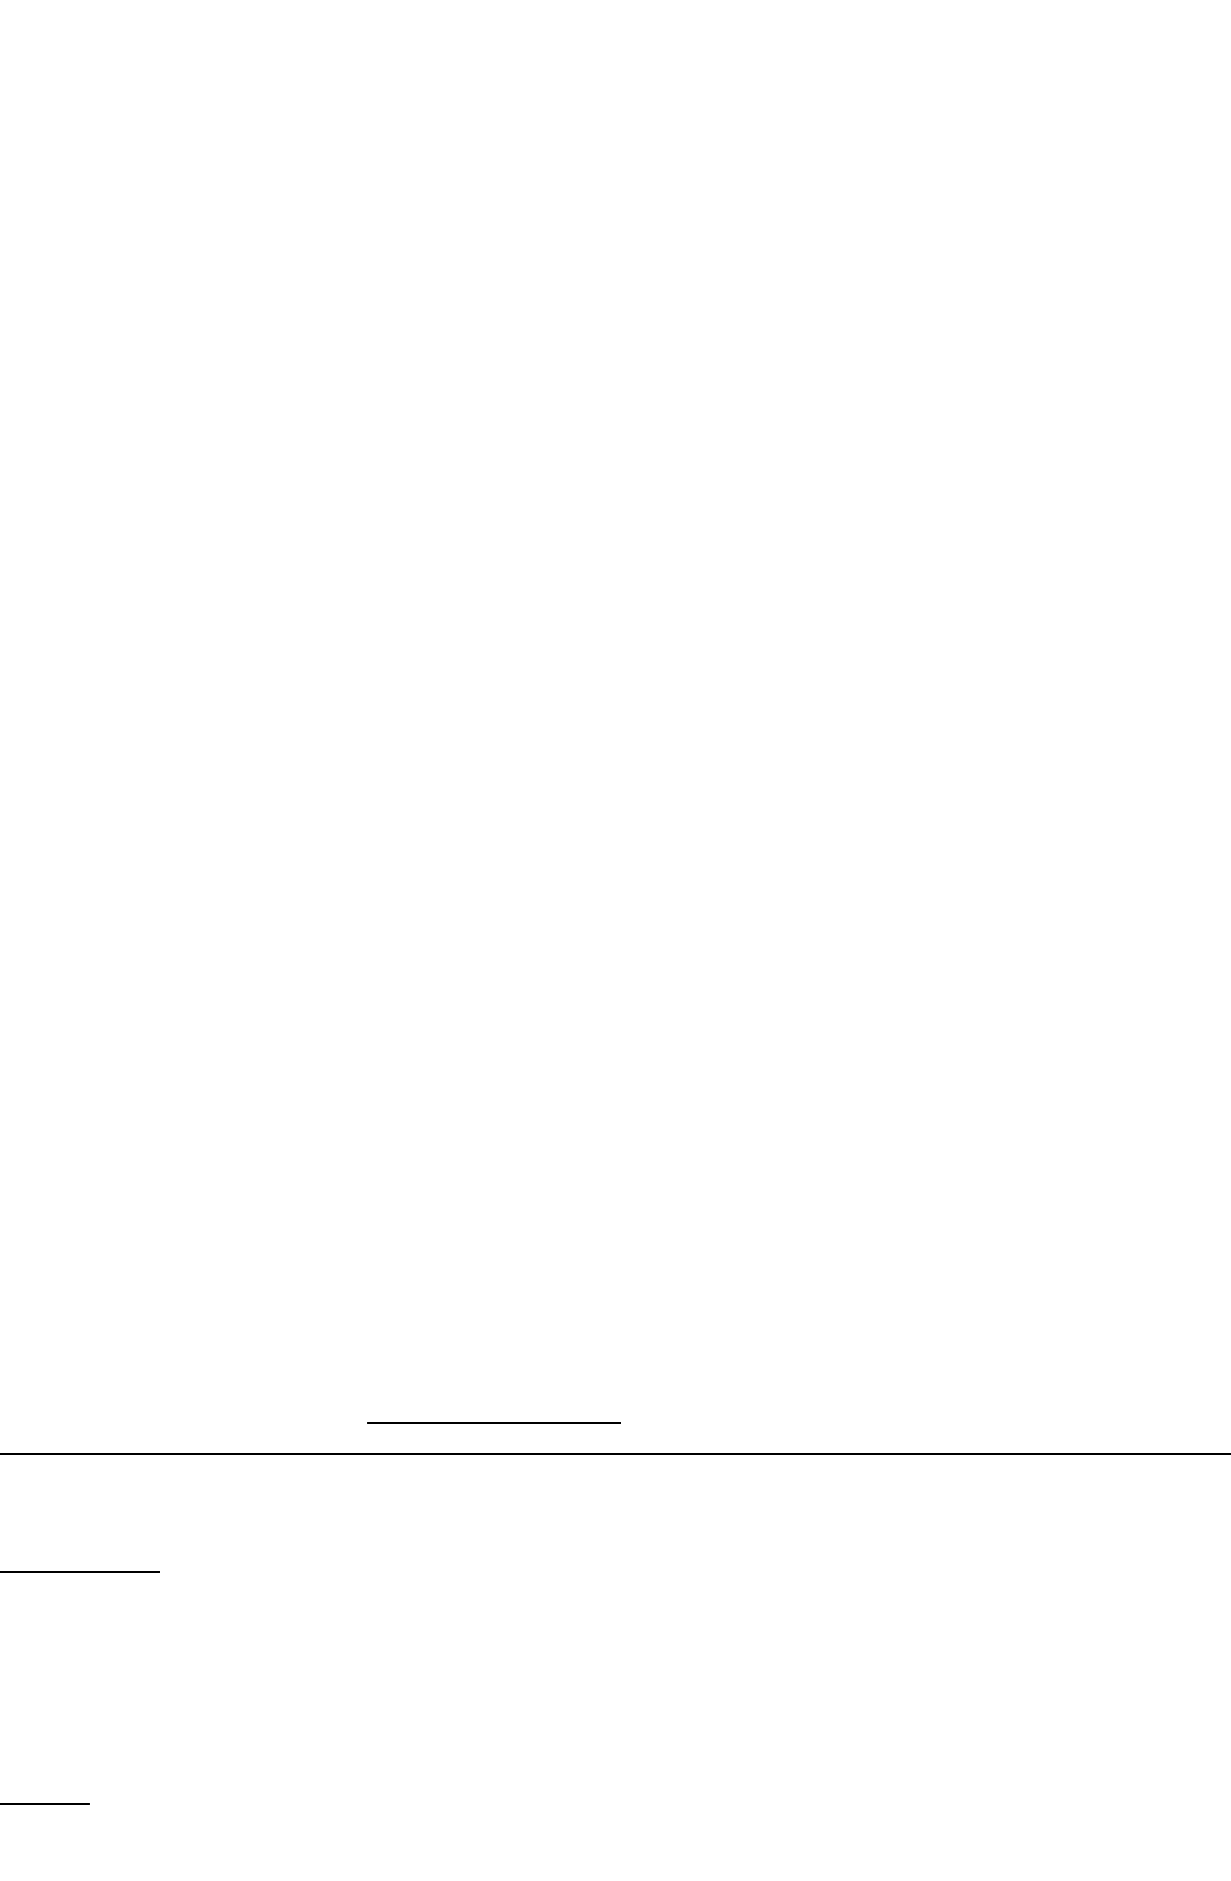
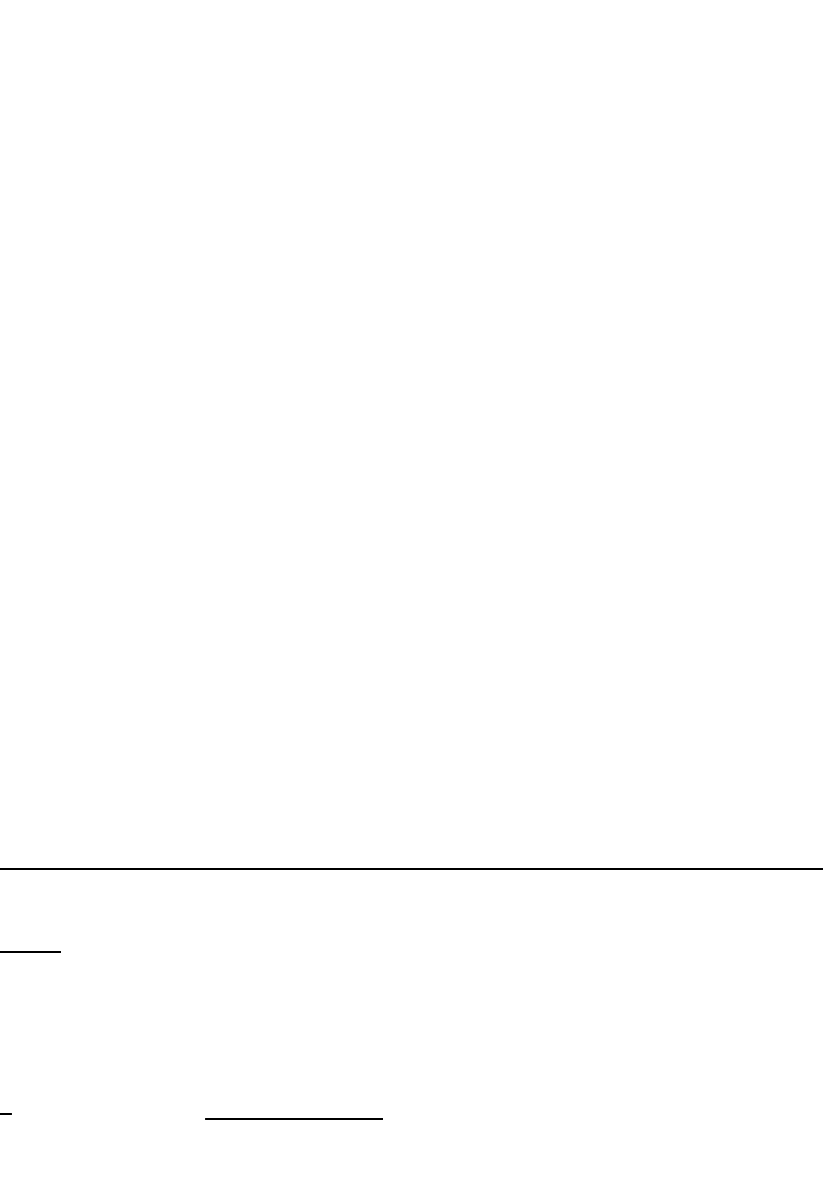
line: (493, 1422) -> (293, 1118), moved

